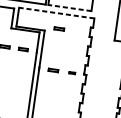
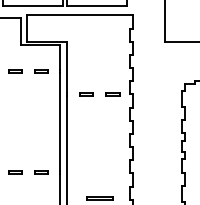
line: (69, 7) -> (96, 5), dashed -> solid
line: (57, 13) -> (80, 15), dashed -> solid
part: (59, 28) -> (86, 36), removed
part: (71, 72) -> (112, 94), size x1.67

